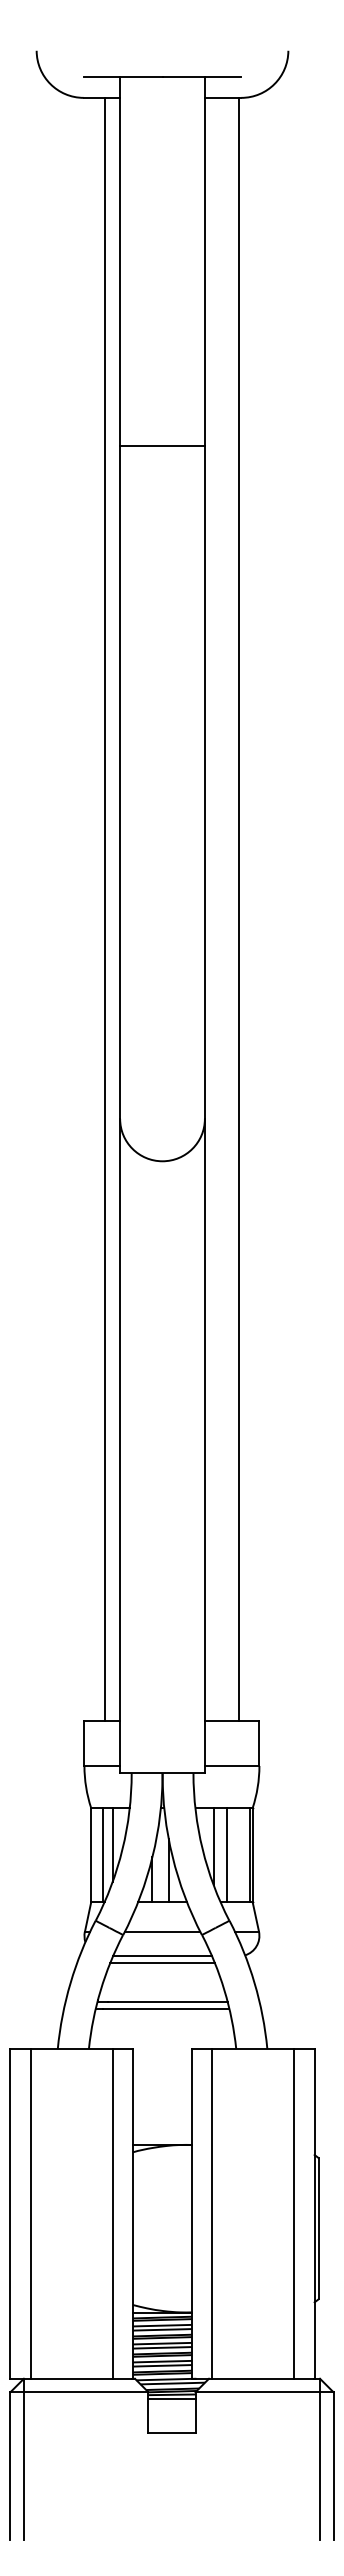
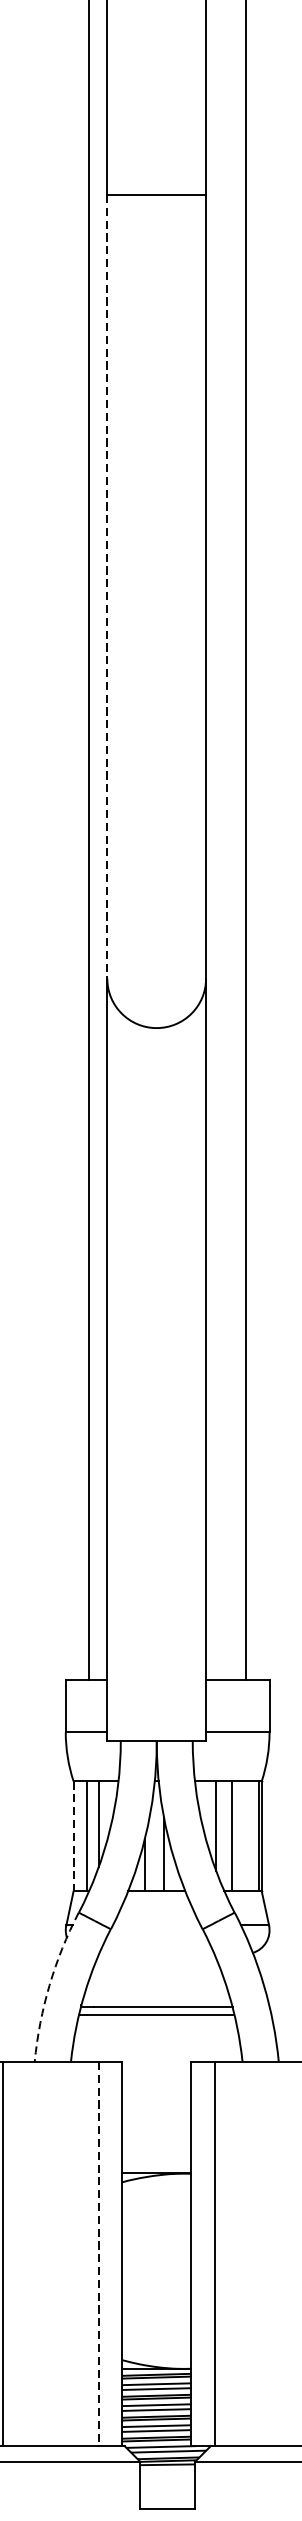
line: (120, 782) -> (107, 586), solid -> dashed
line: (91, 1855) -> (73, 1836), solid -> dashed
line: (162, 1931) -> (156, 1925), removed
line: (162, 1956) -> (156, 1954), removed
line: (162, 1962) -> (156, 1961), removed
arc: (70, 1983) -> (49, 1985), solid -> dashed
line: (112, 2213) -> (98, 2253), solid -> dashed
line: (171, 2398) -> (167, 2469), removed

